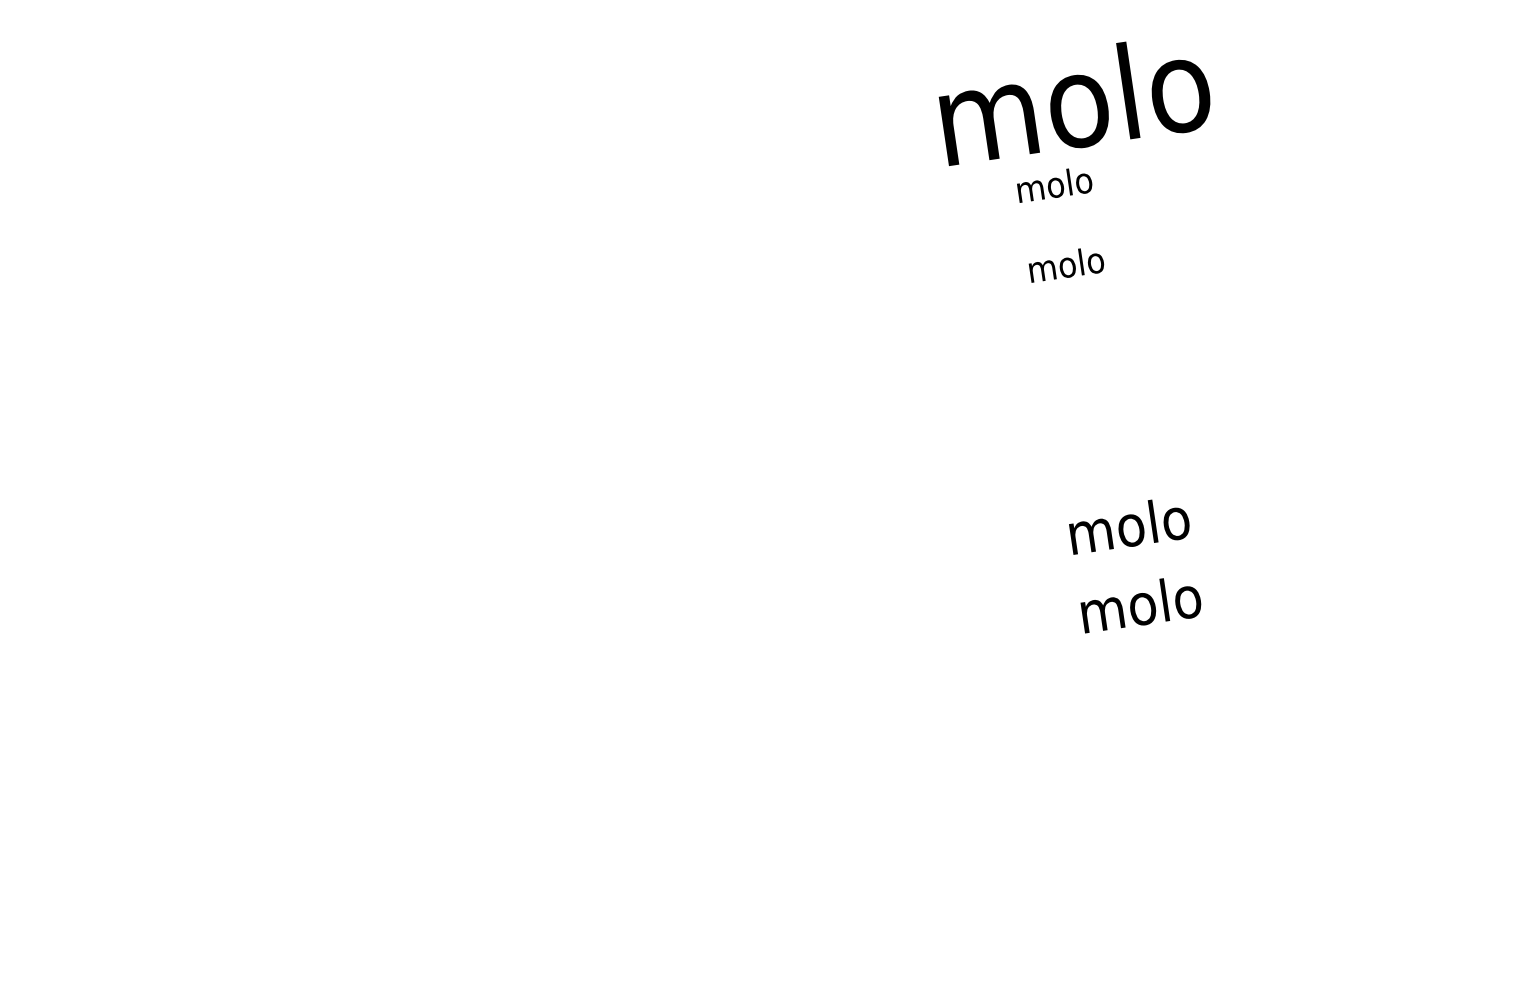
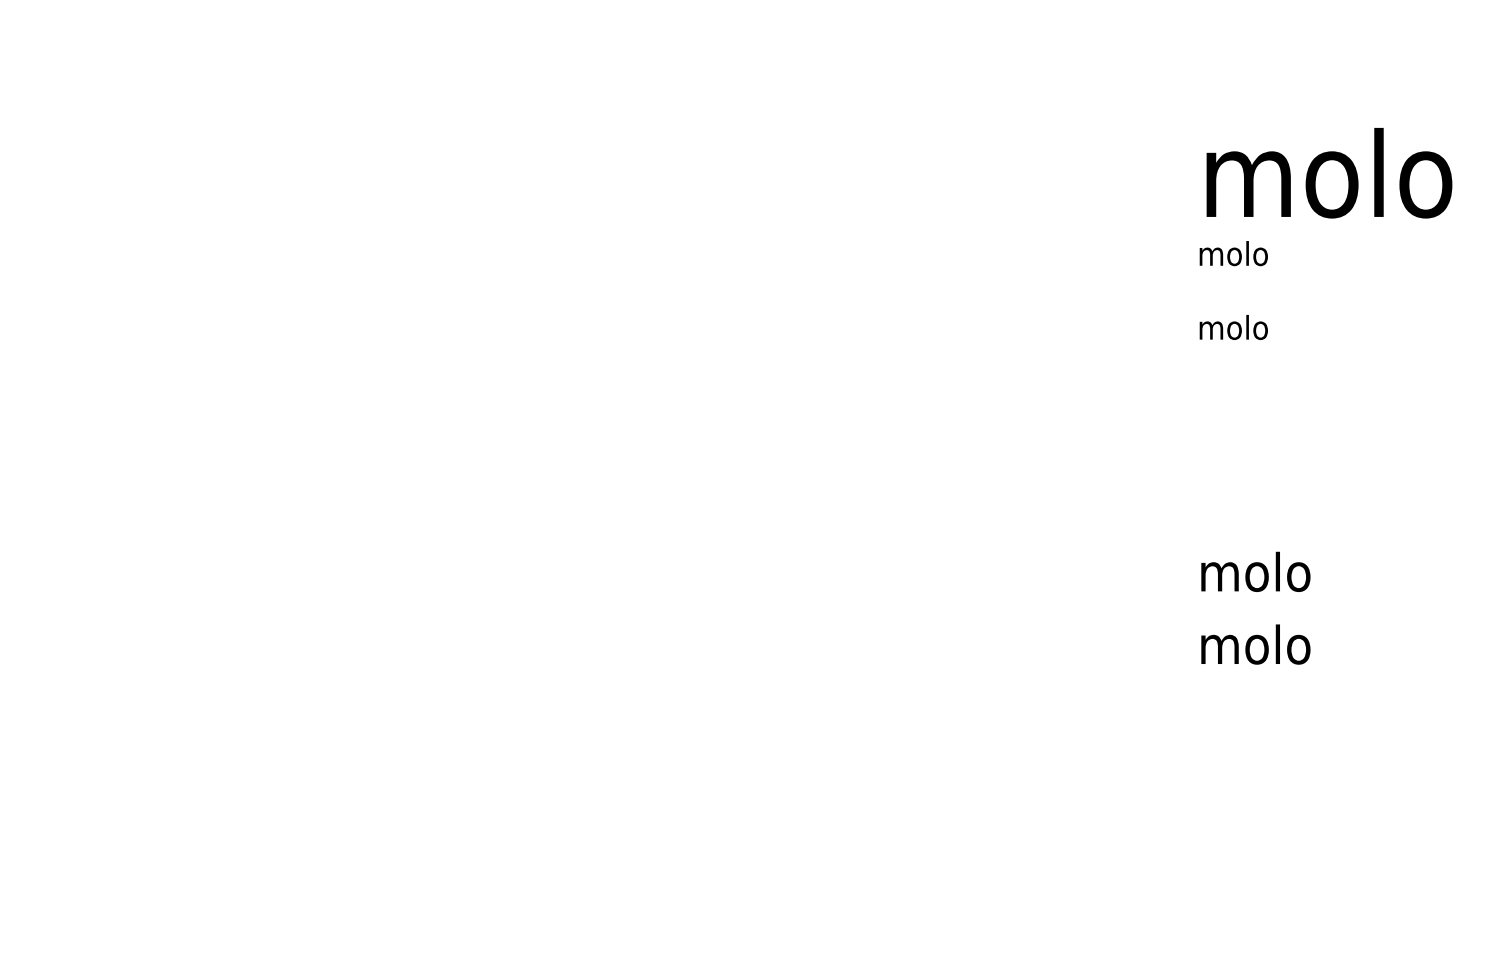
text: (1074, 99) -> (1329, 173), moved

